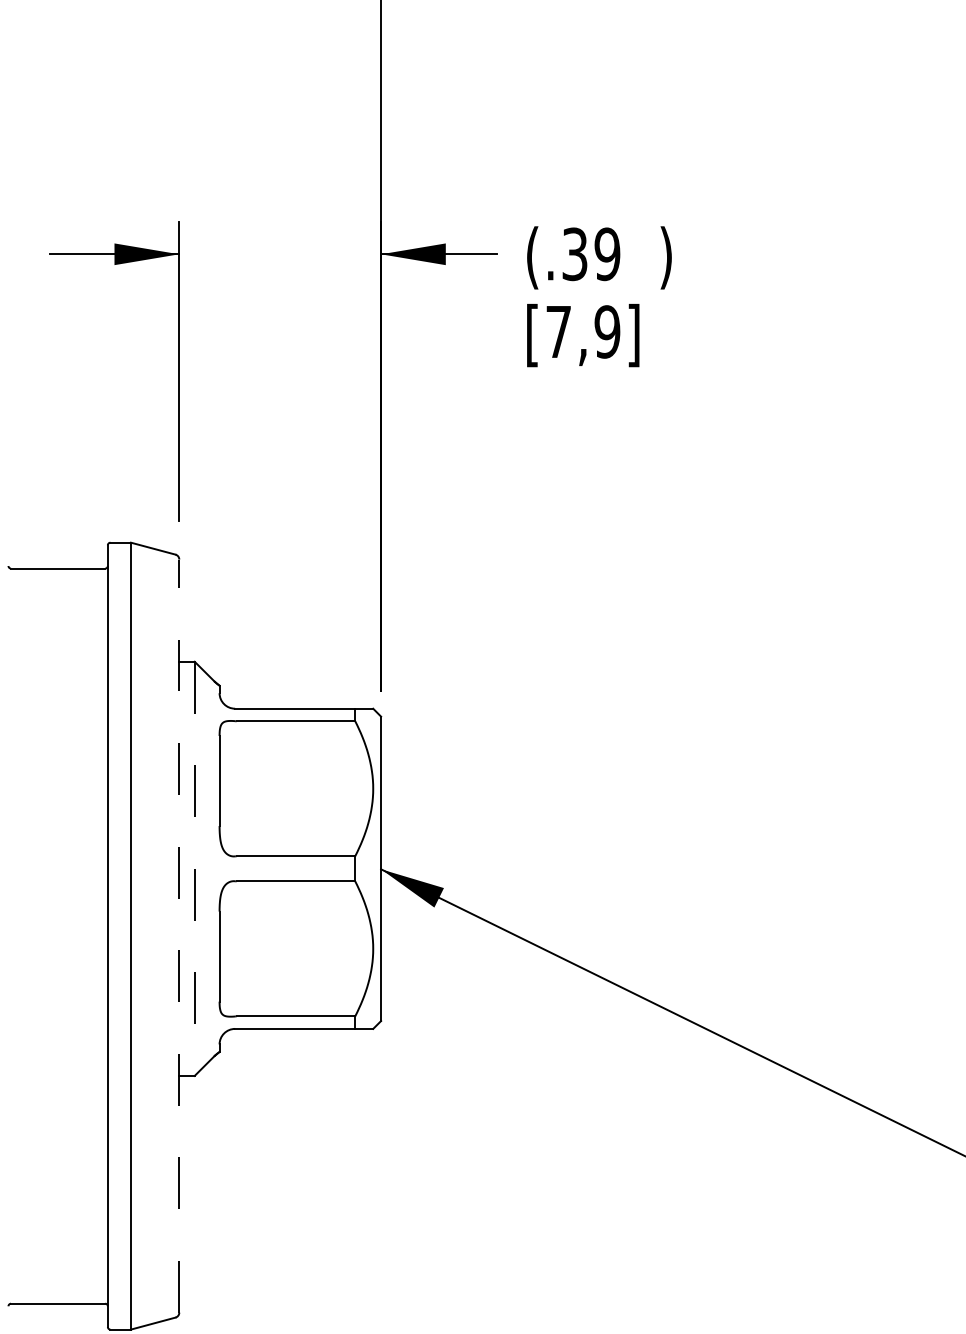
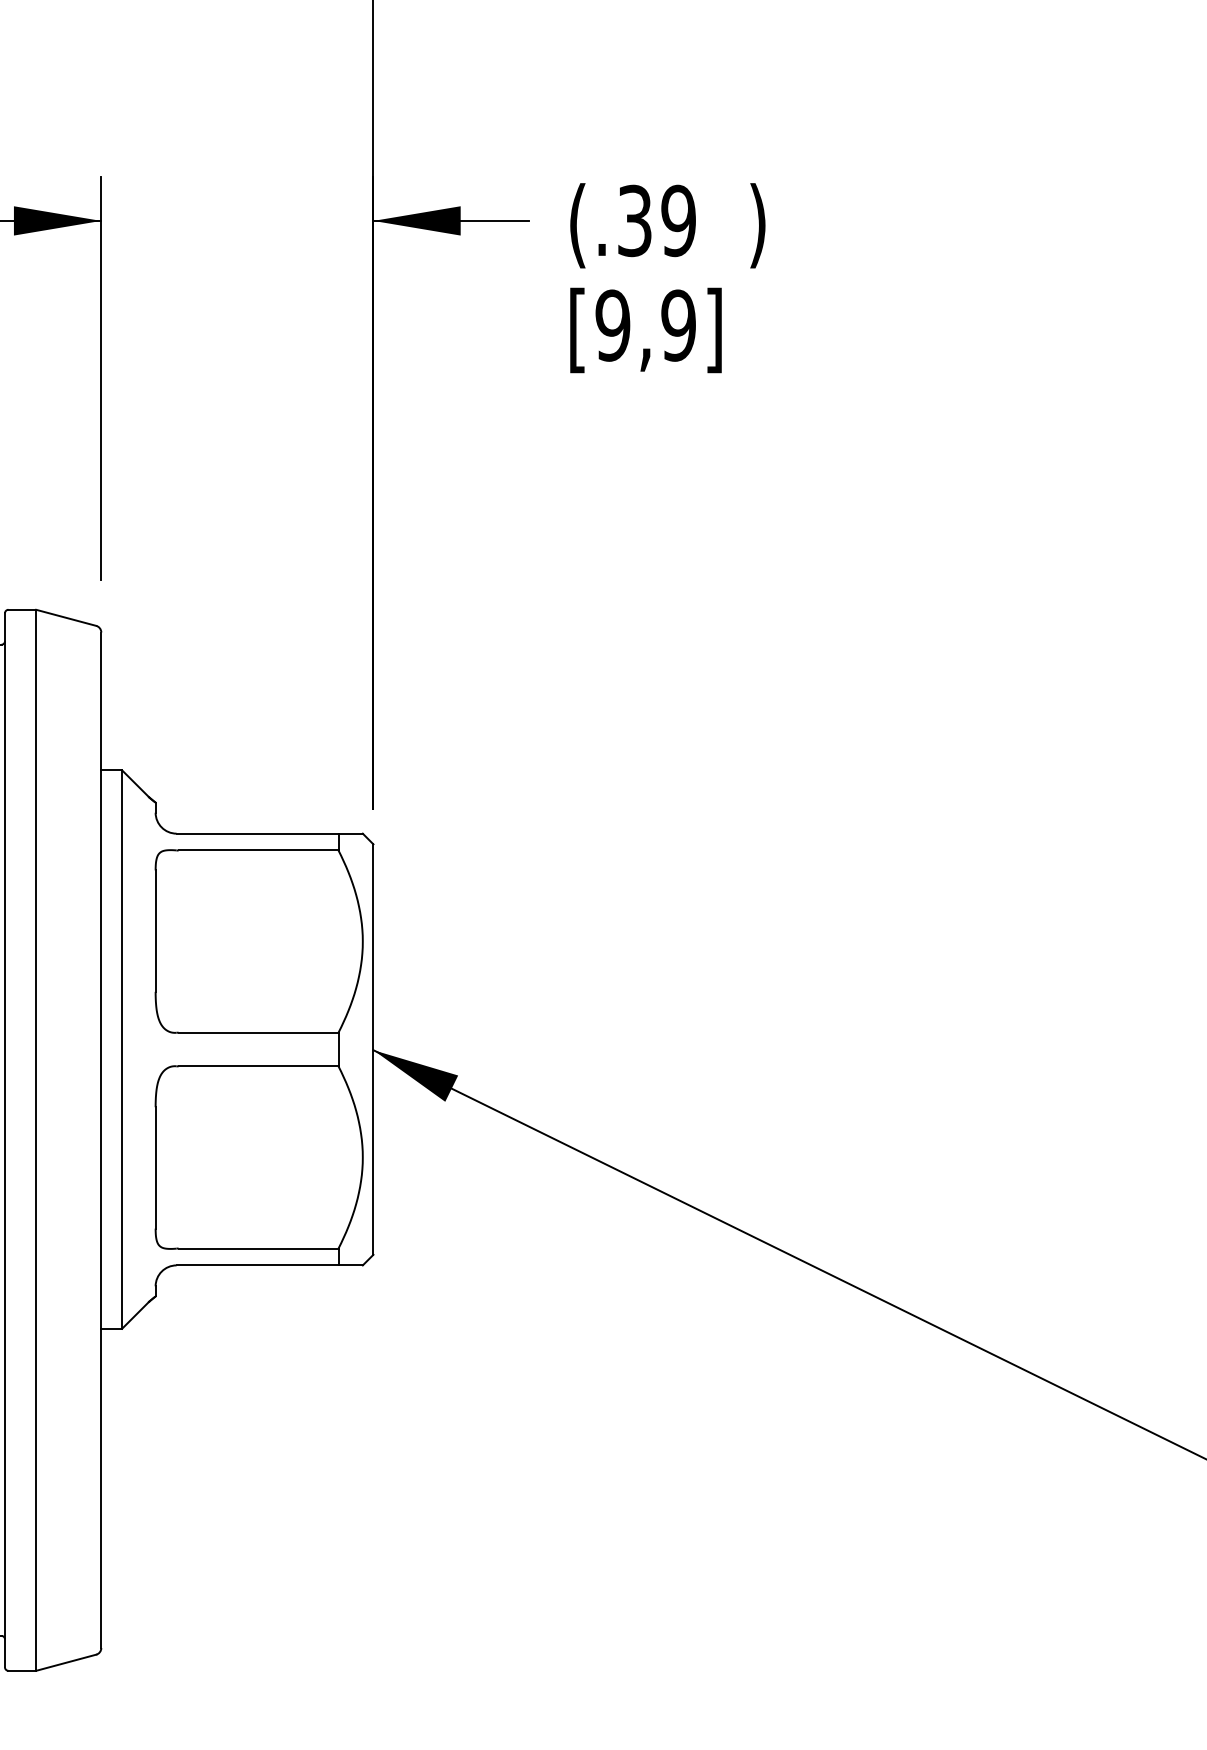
text: (558, 331) -> (612, 325), [7,9] -> [9,9]
line: (194, 869) -> (121, 1050), dashed -> solid
line: (179, 936) -> (101, 1140), dashed -> solid

